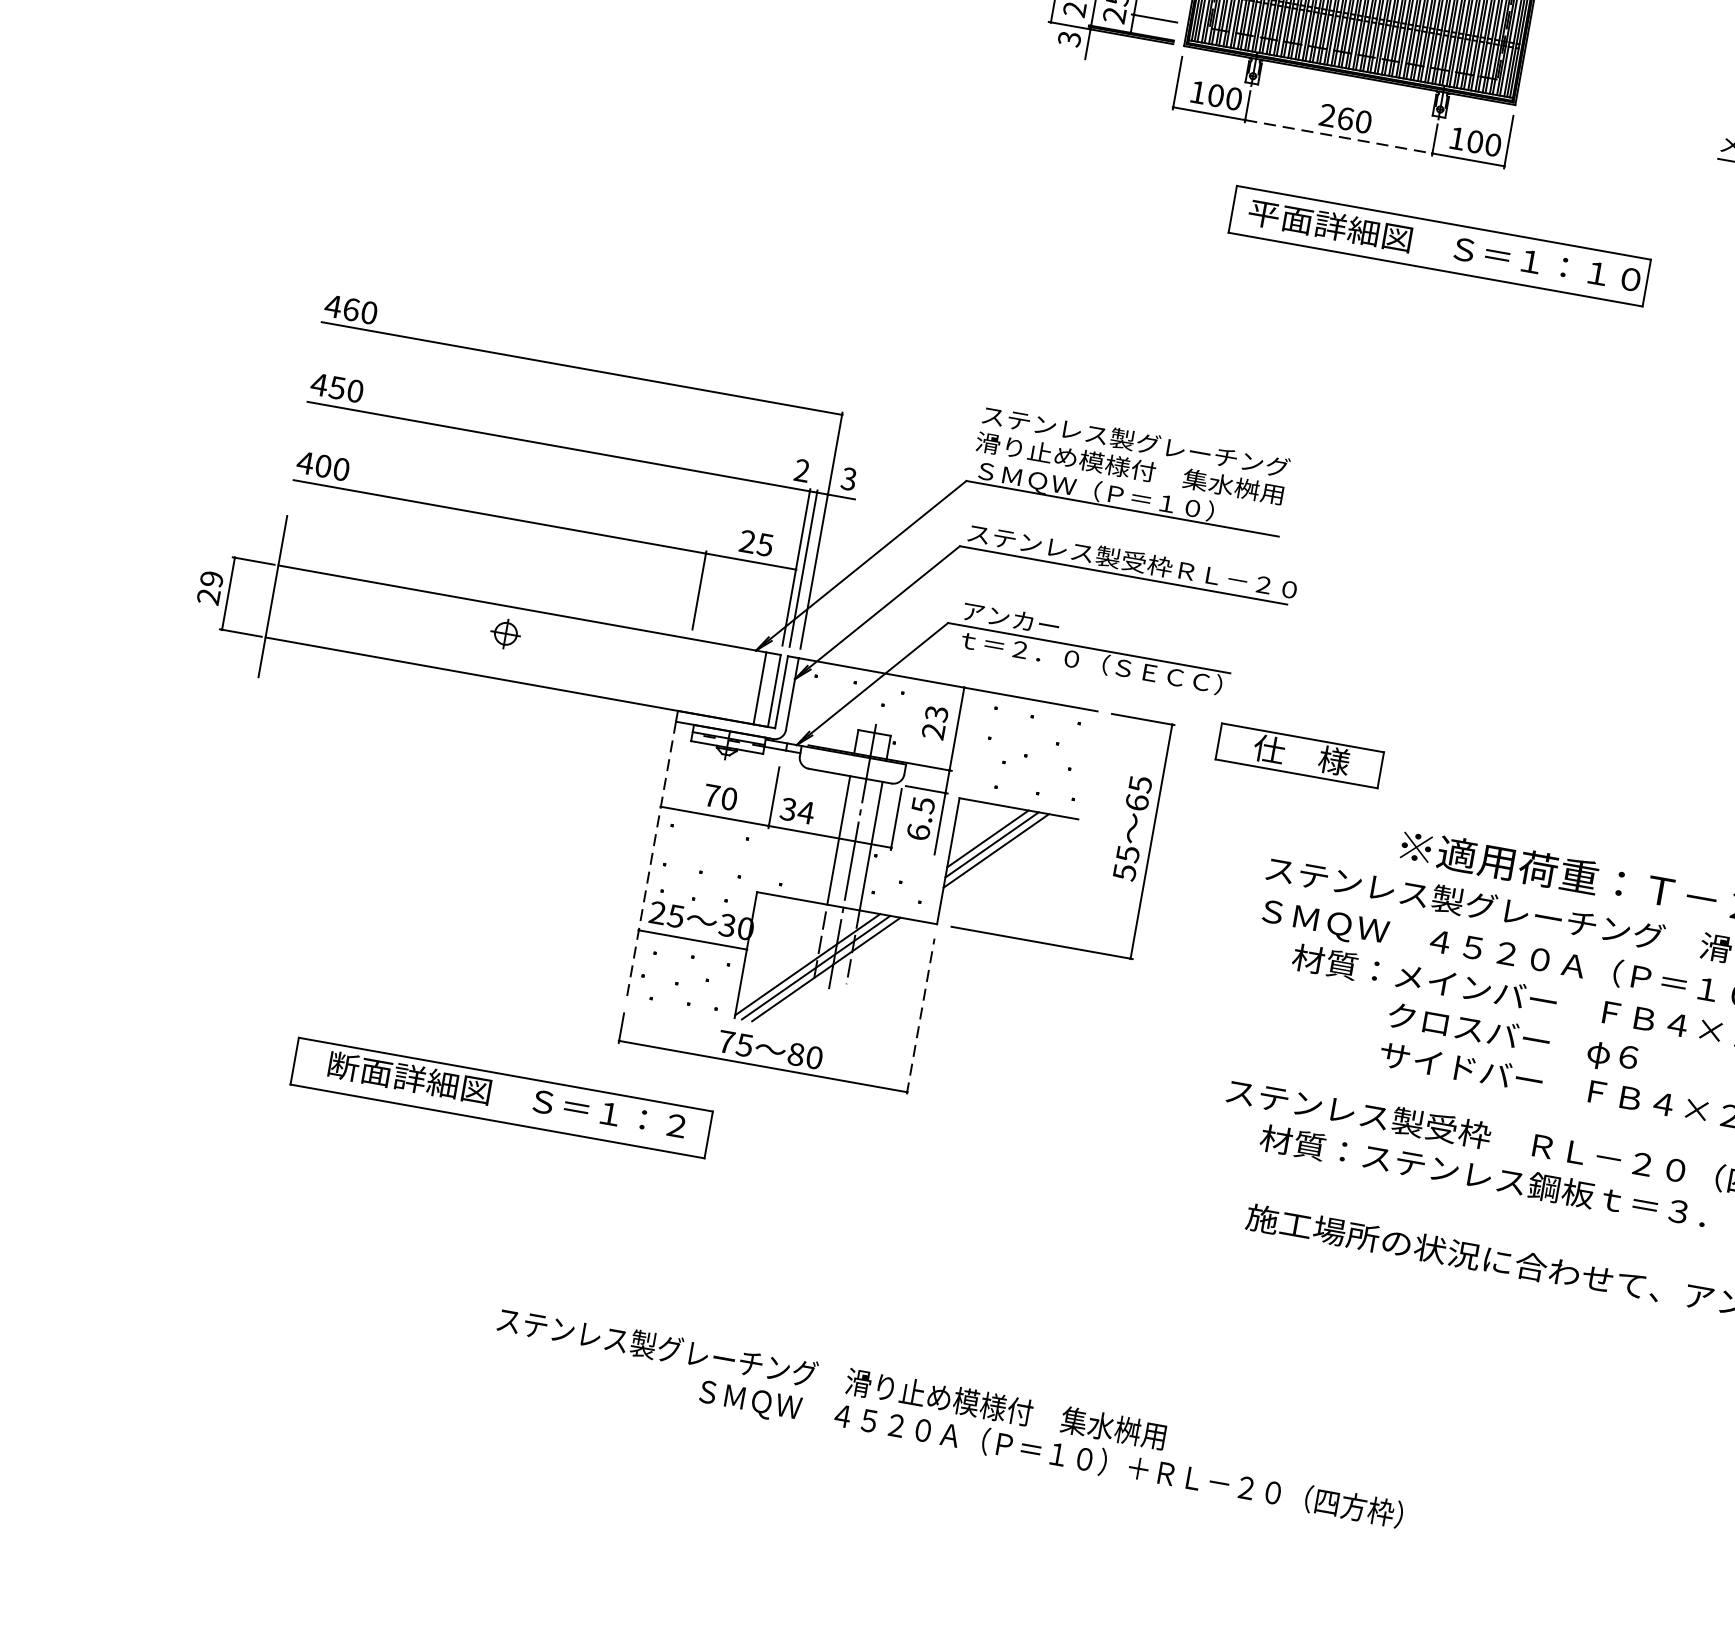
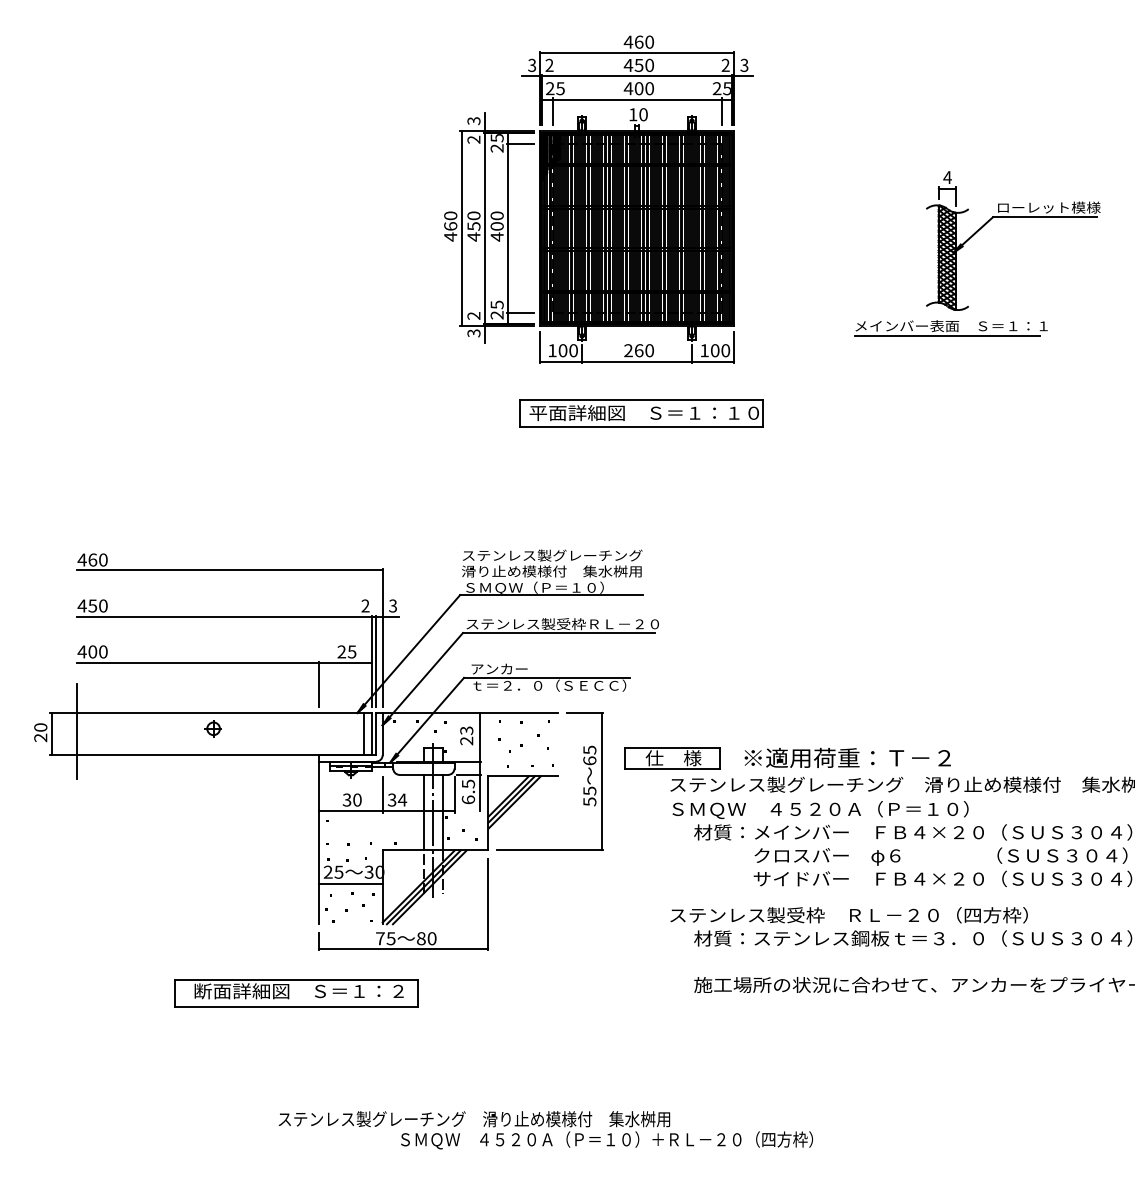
line: (1339, 136) -> (637, 361), dashed -> solid
part: (1439, 245) -> (641, 413), moved
text: (211, 579) -> (40, 727), 29 -> 20
part: (1299, 755) -> (672, 758), moved
text: (710, 794) -> (346, 799), 70 -> 30
line: (651, 861) -> (319, 843), dashed -> solid
line: (920, 1016) -> (488, 904), dashed -> solid
part: (502, 1098) -> (296, 993), moved

